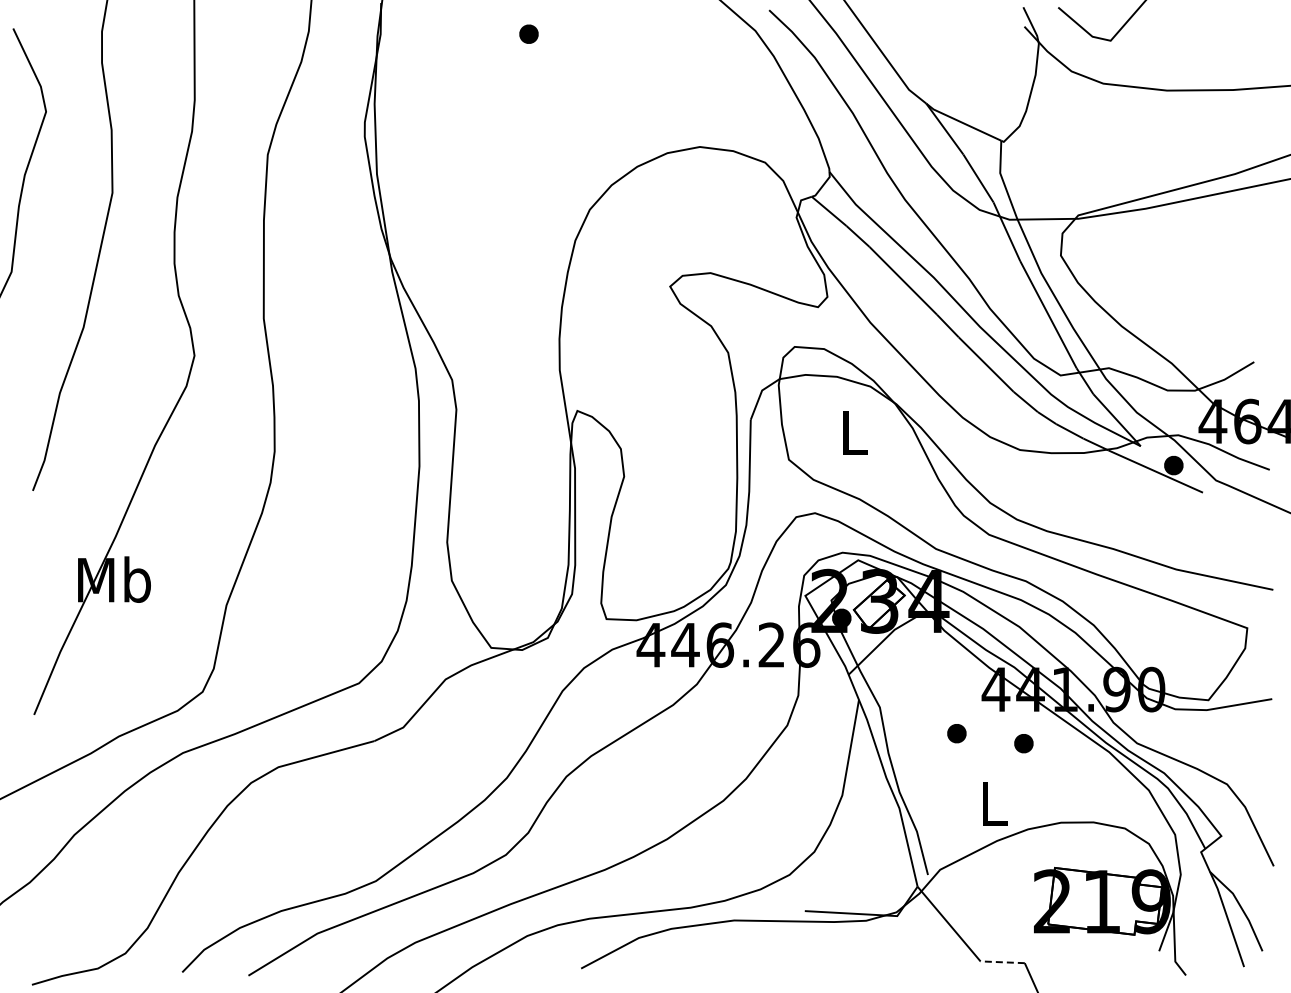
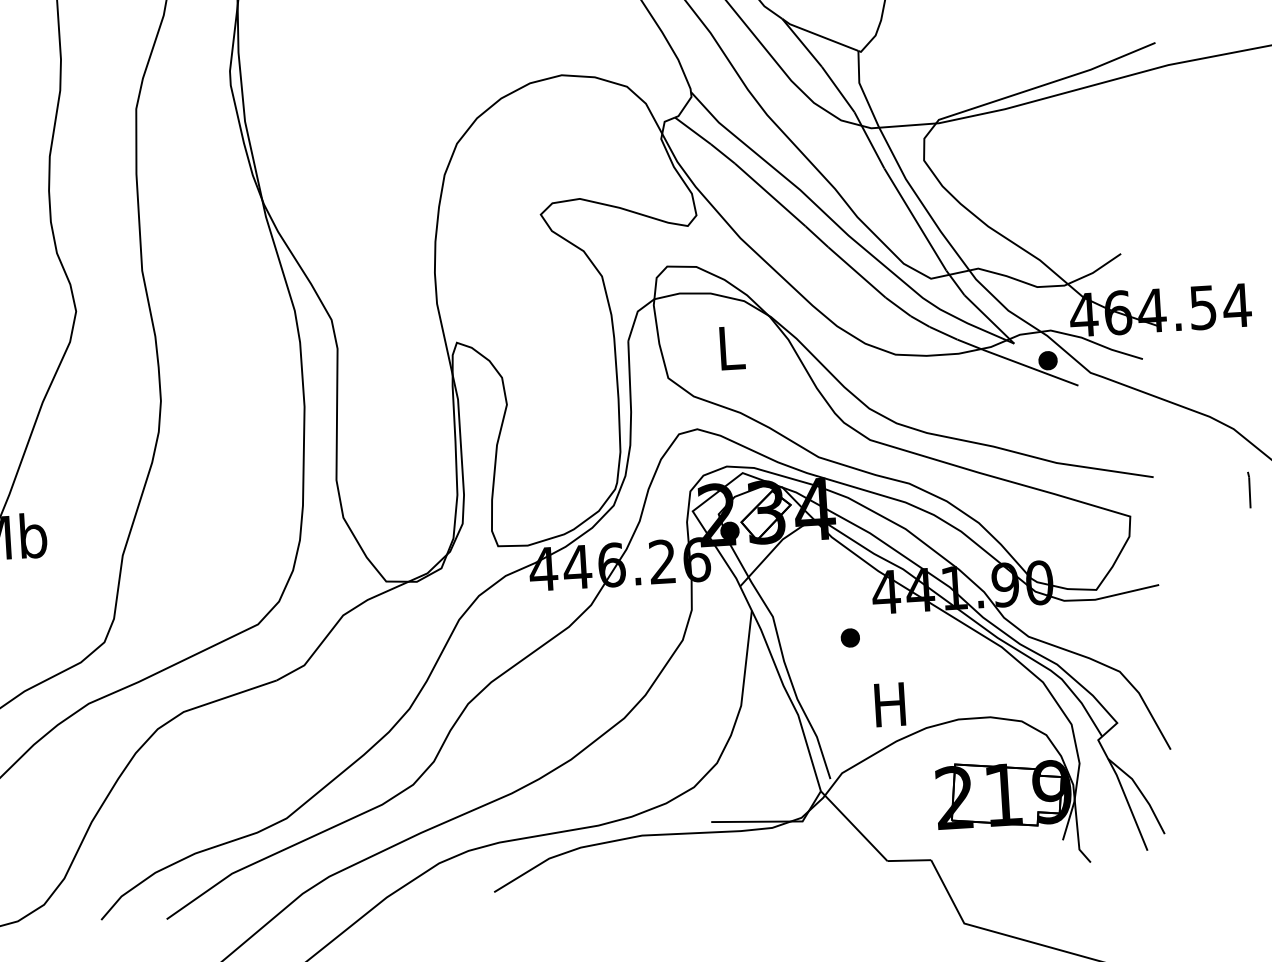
part: (1023, 743) -> (916, 643), removed
text: (992, 803) -> (889, 704), L -> H
line: (1002, 962) -> (909, 860), dashed -> solid

